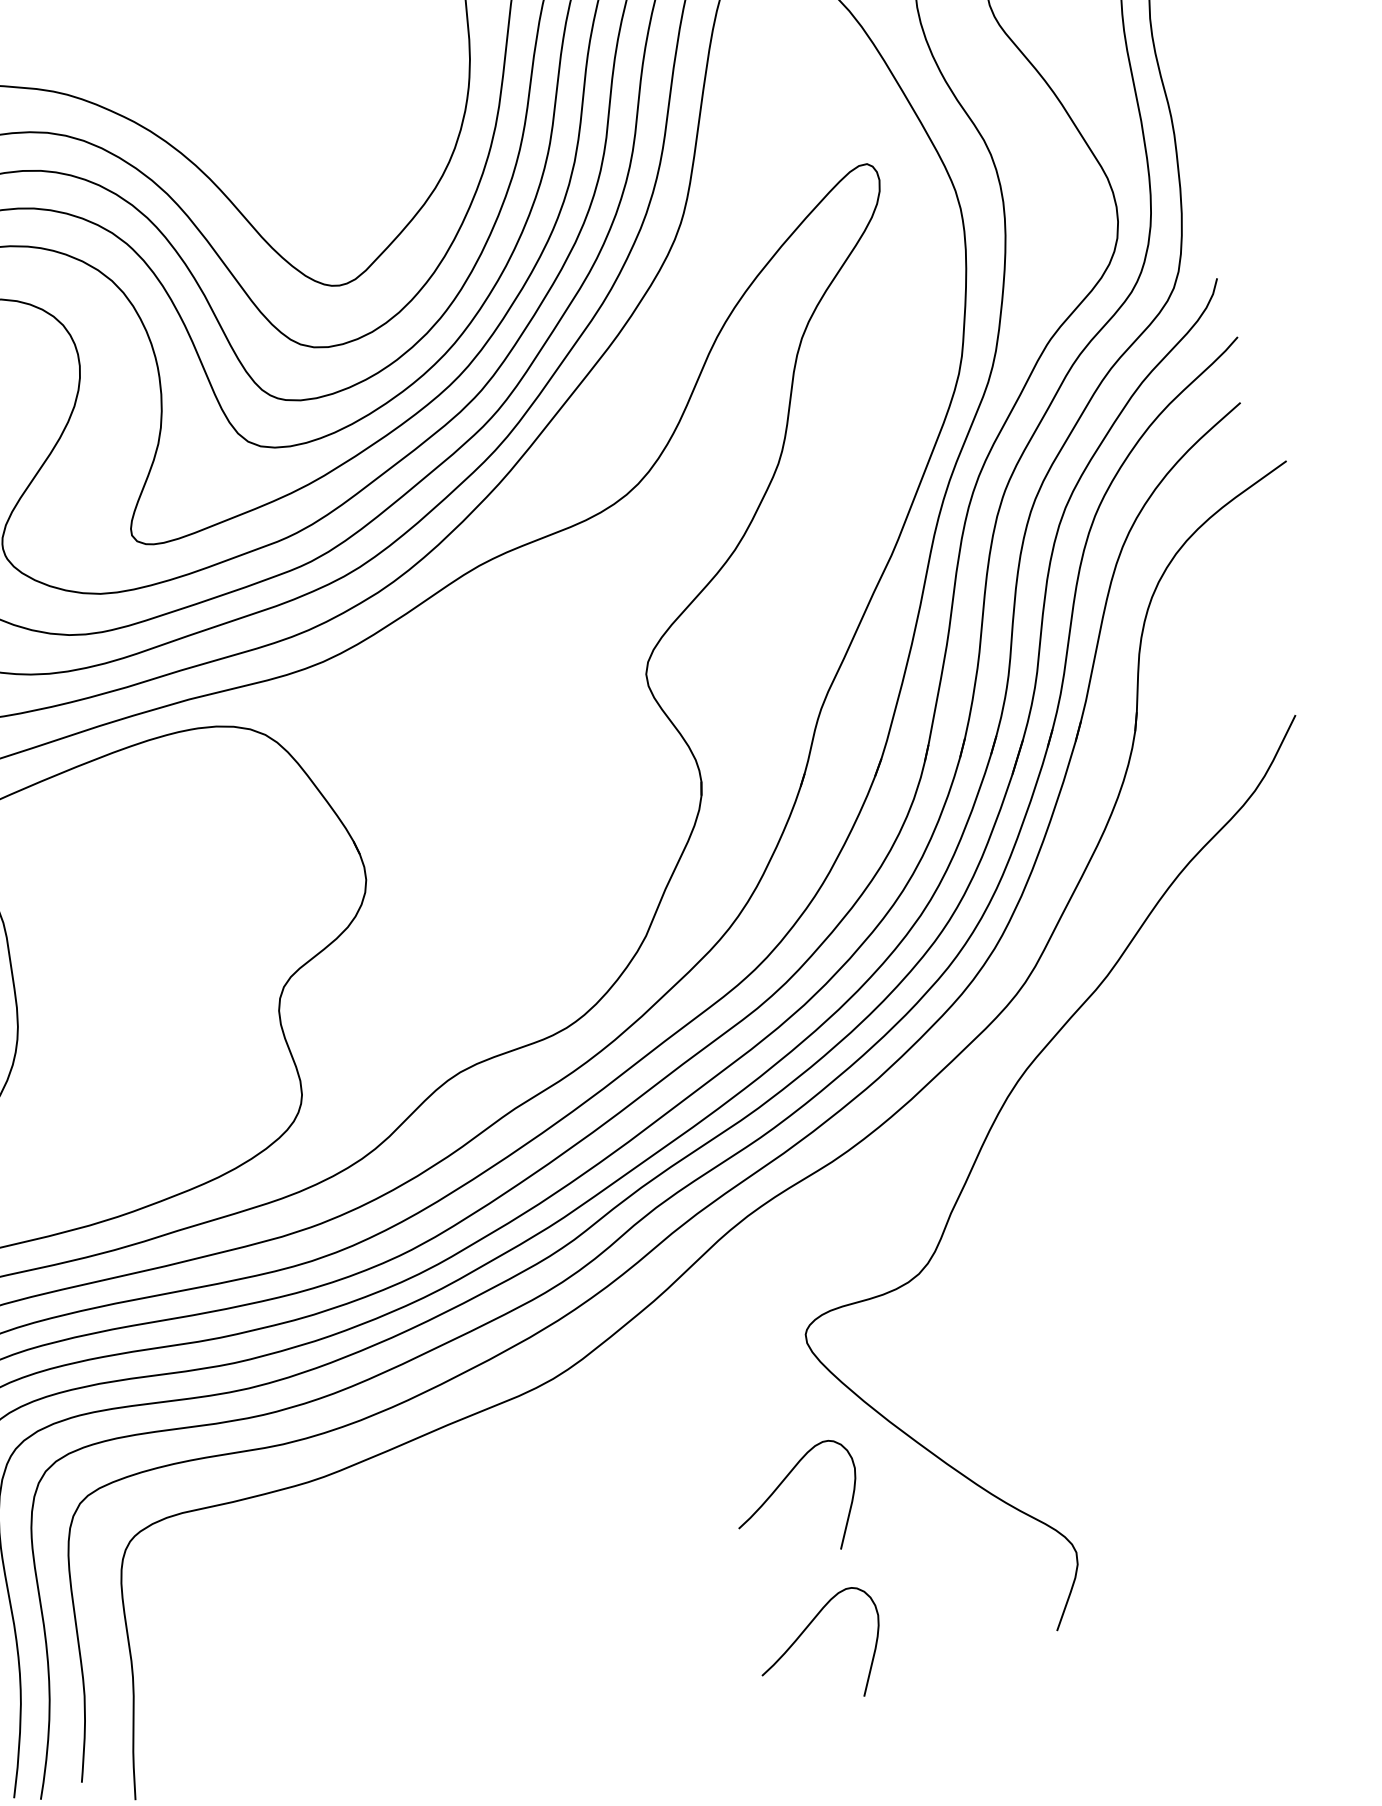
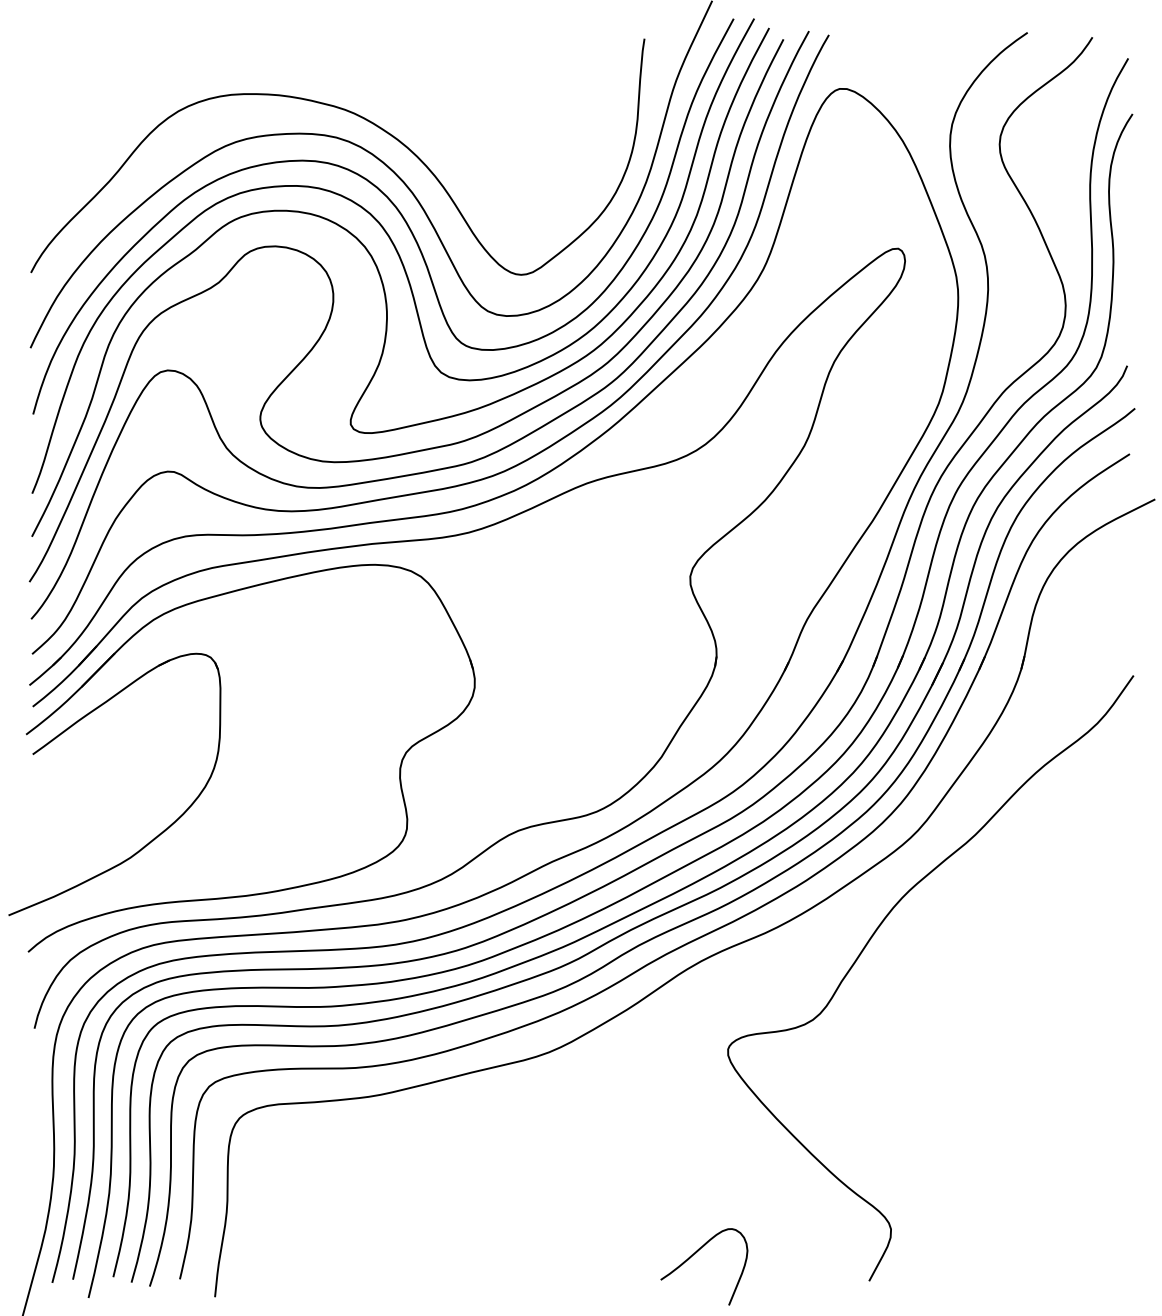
curve: (783, 1483) -> (696, 1149), removed

